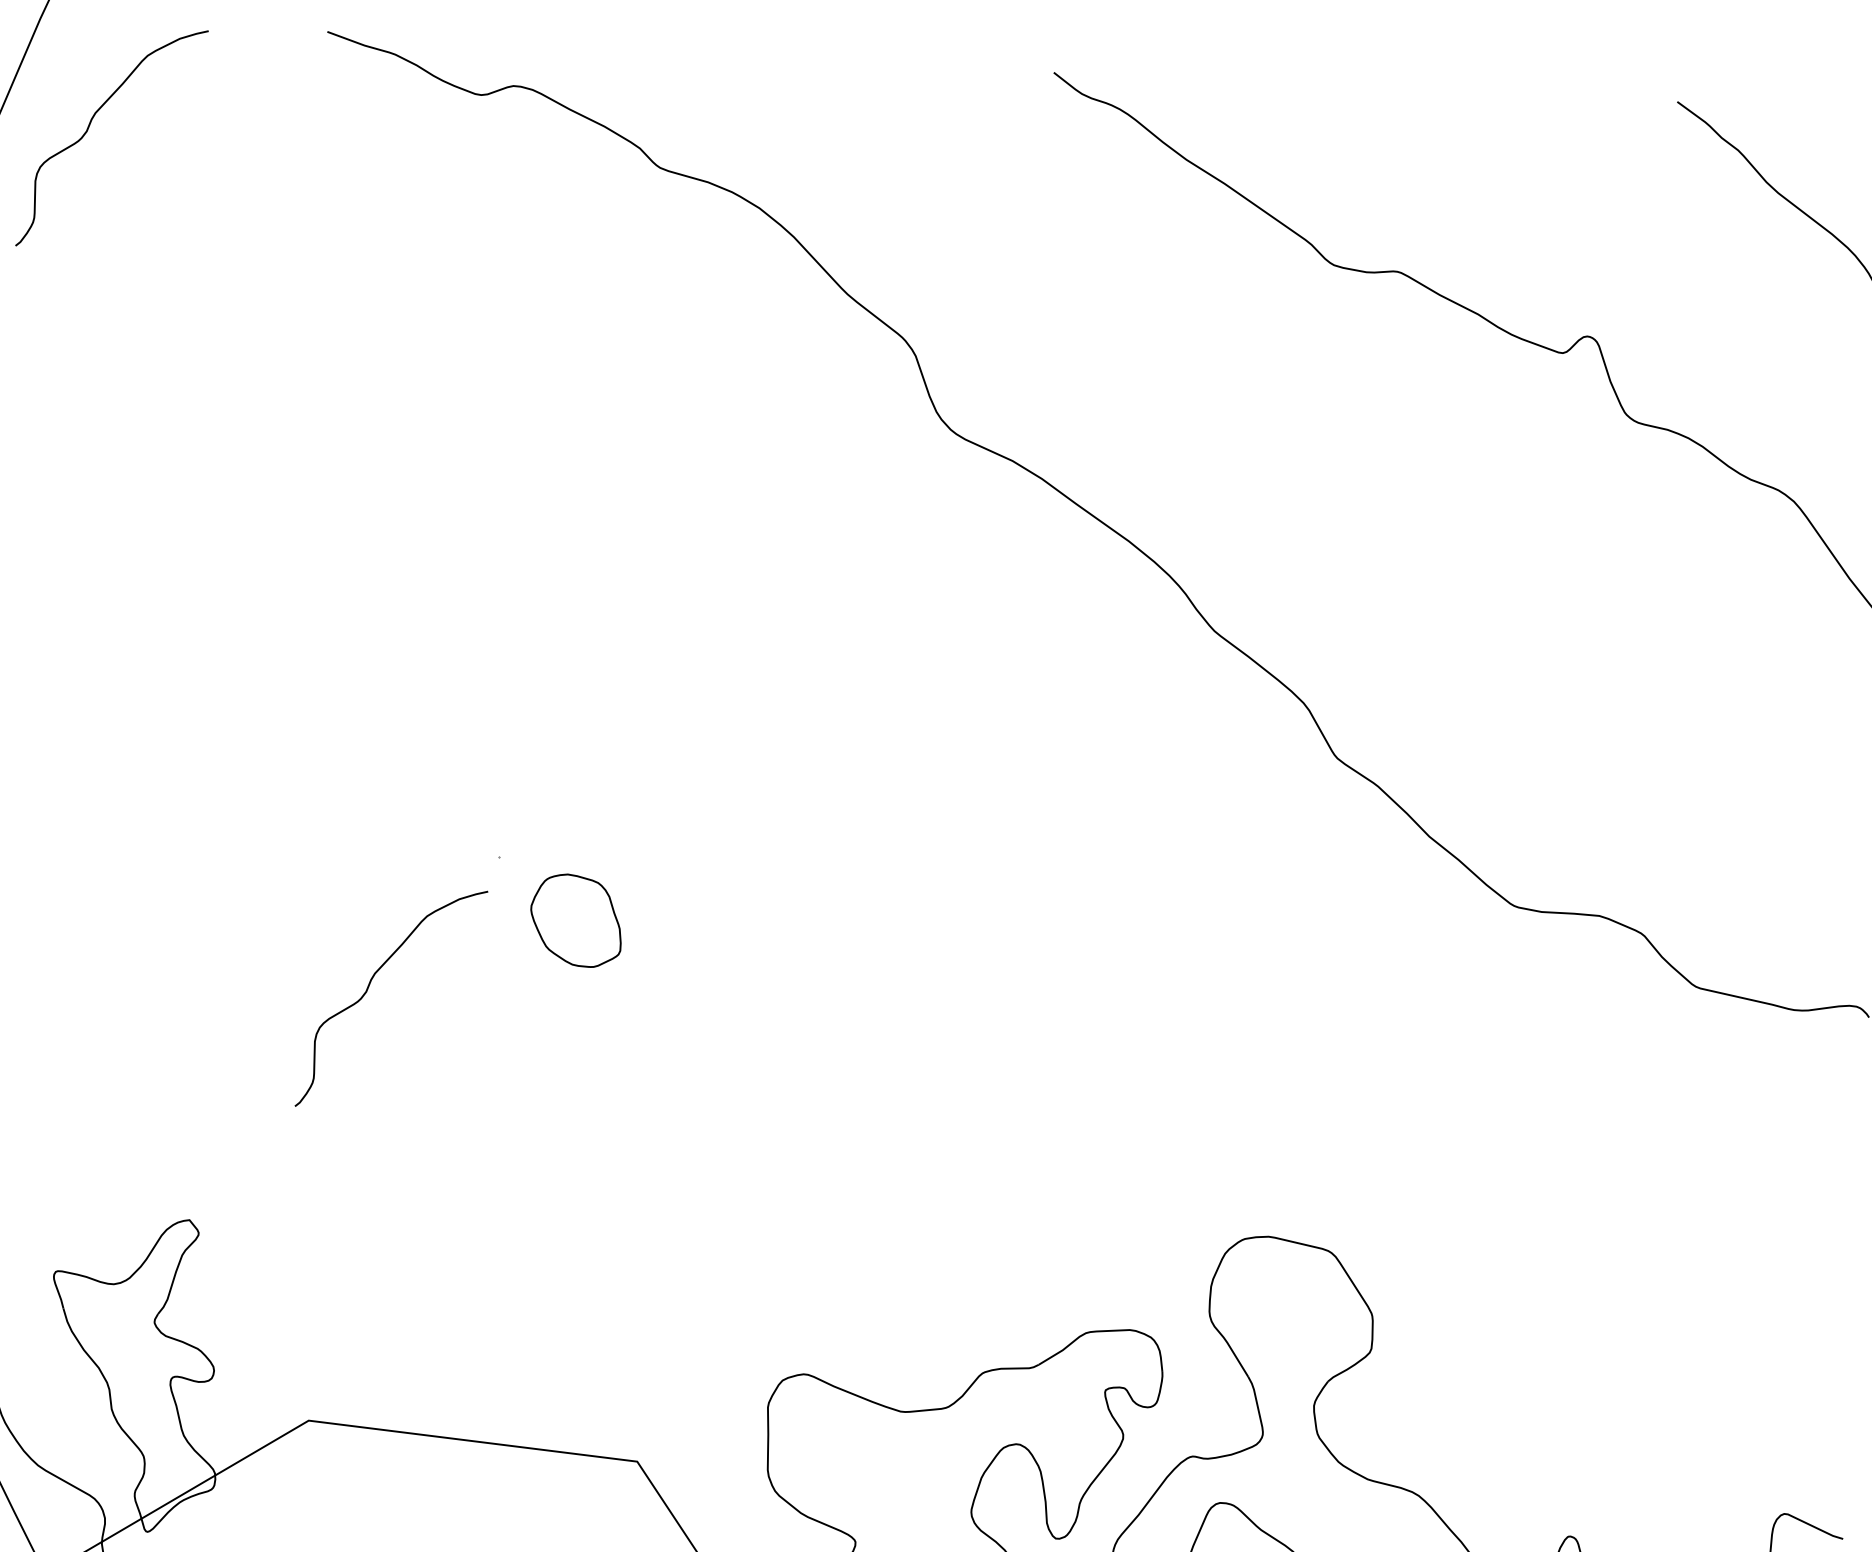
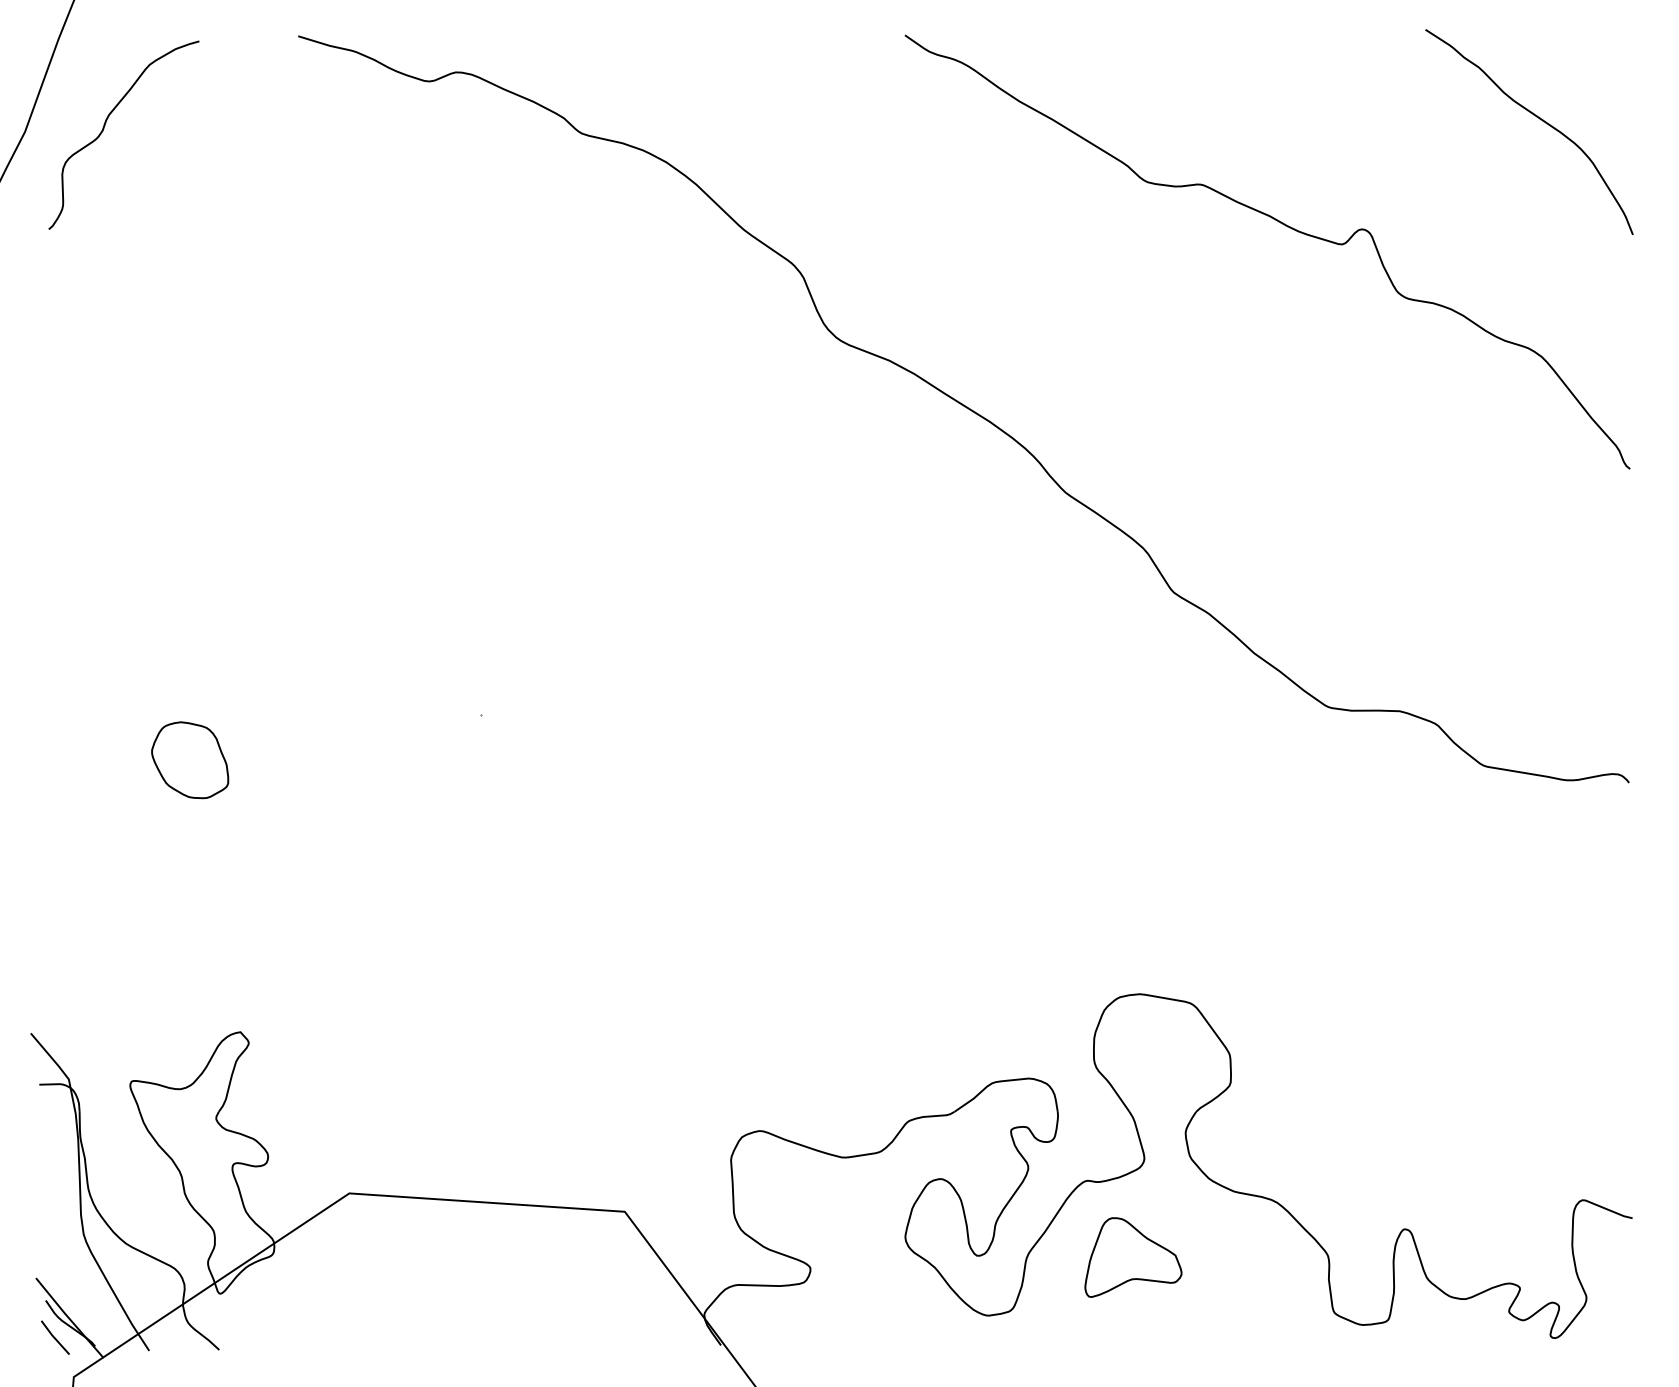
part: (576, 920) -> (190, 760), moved
curve: (369, 987) -> (379, 829), removed

